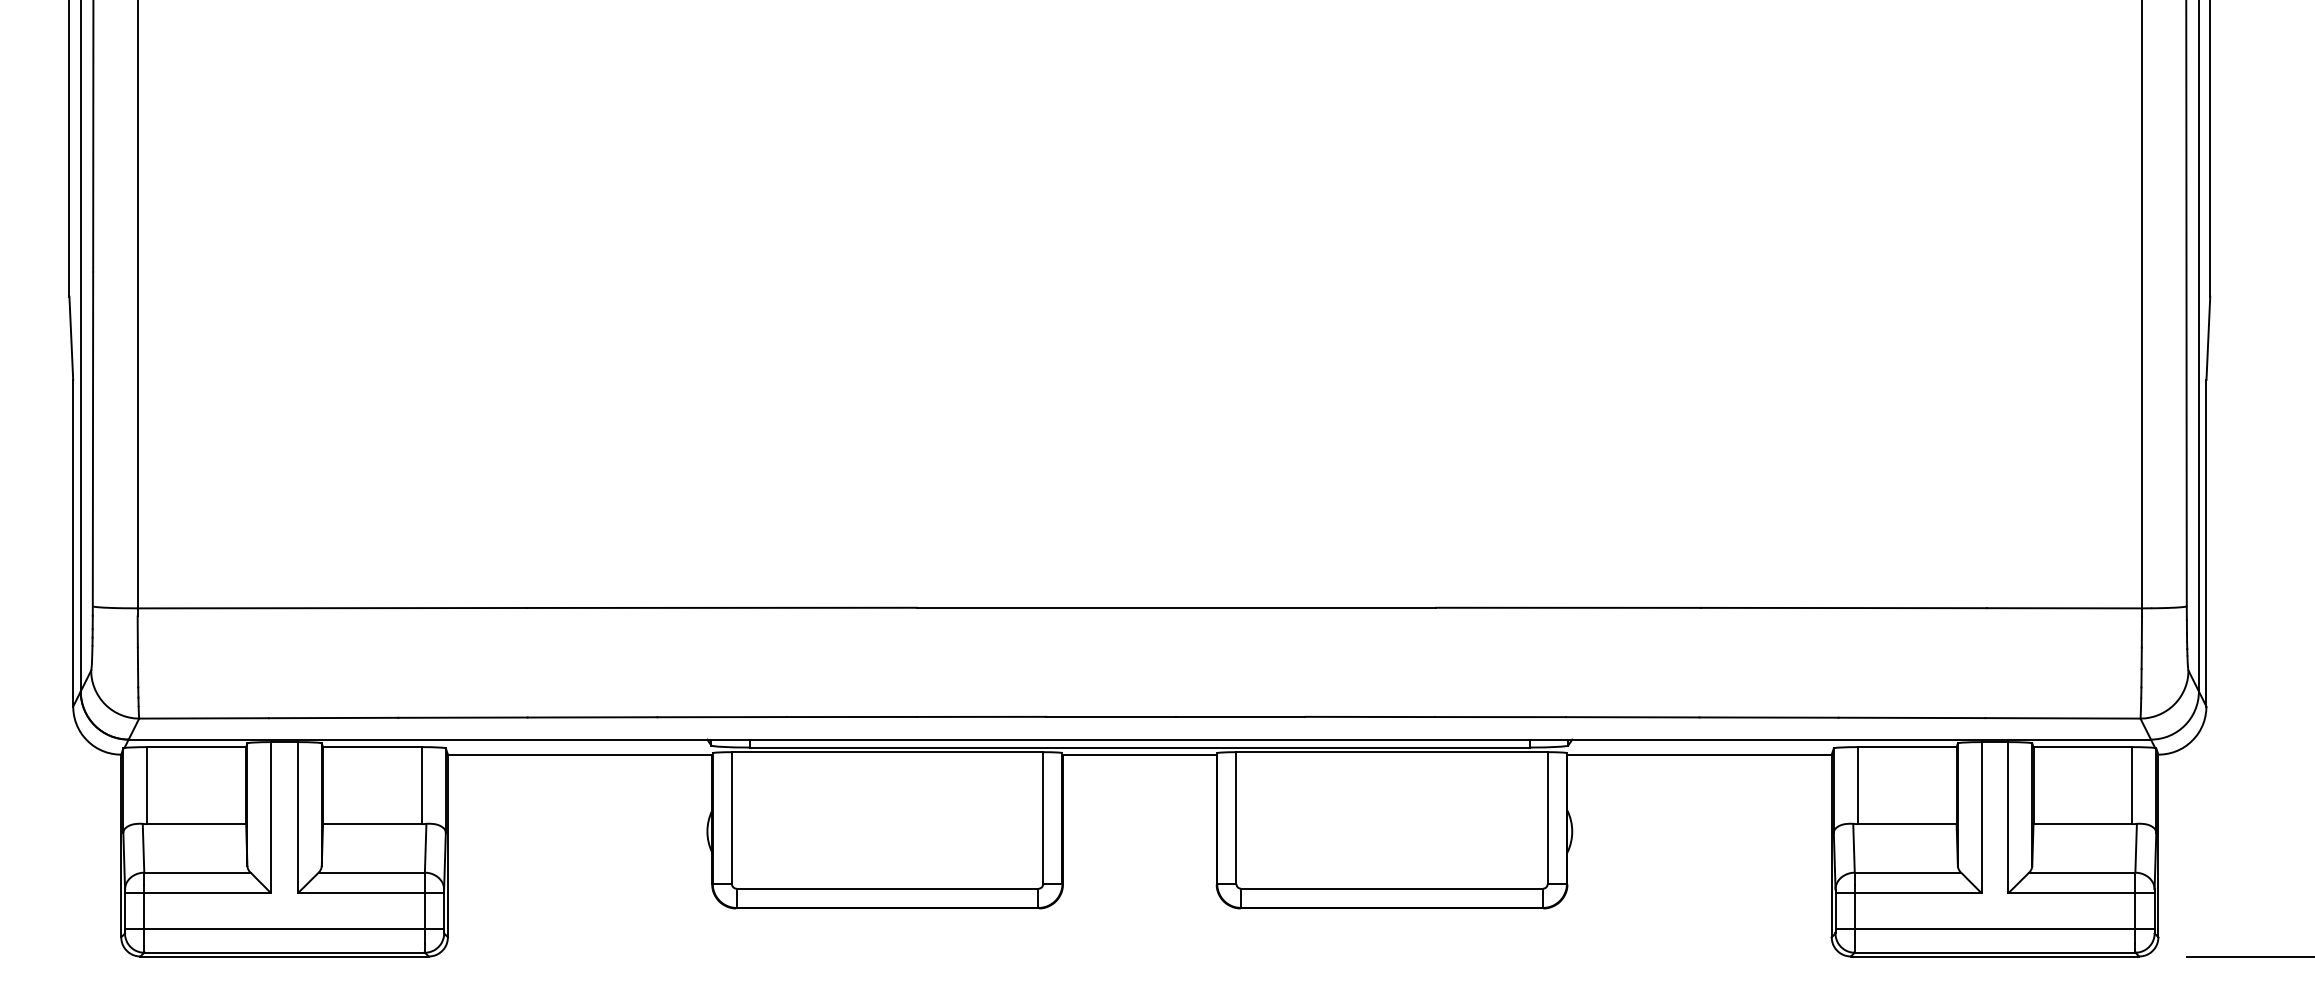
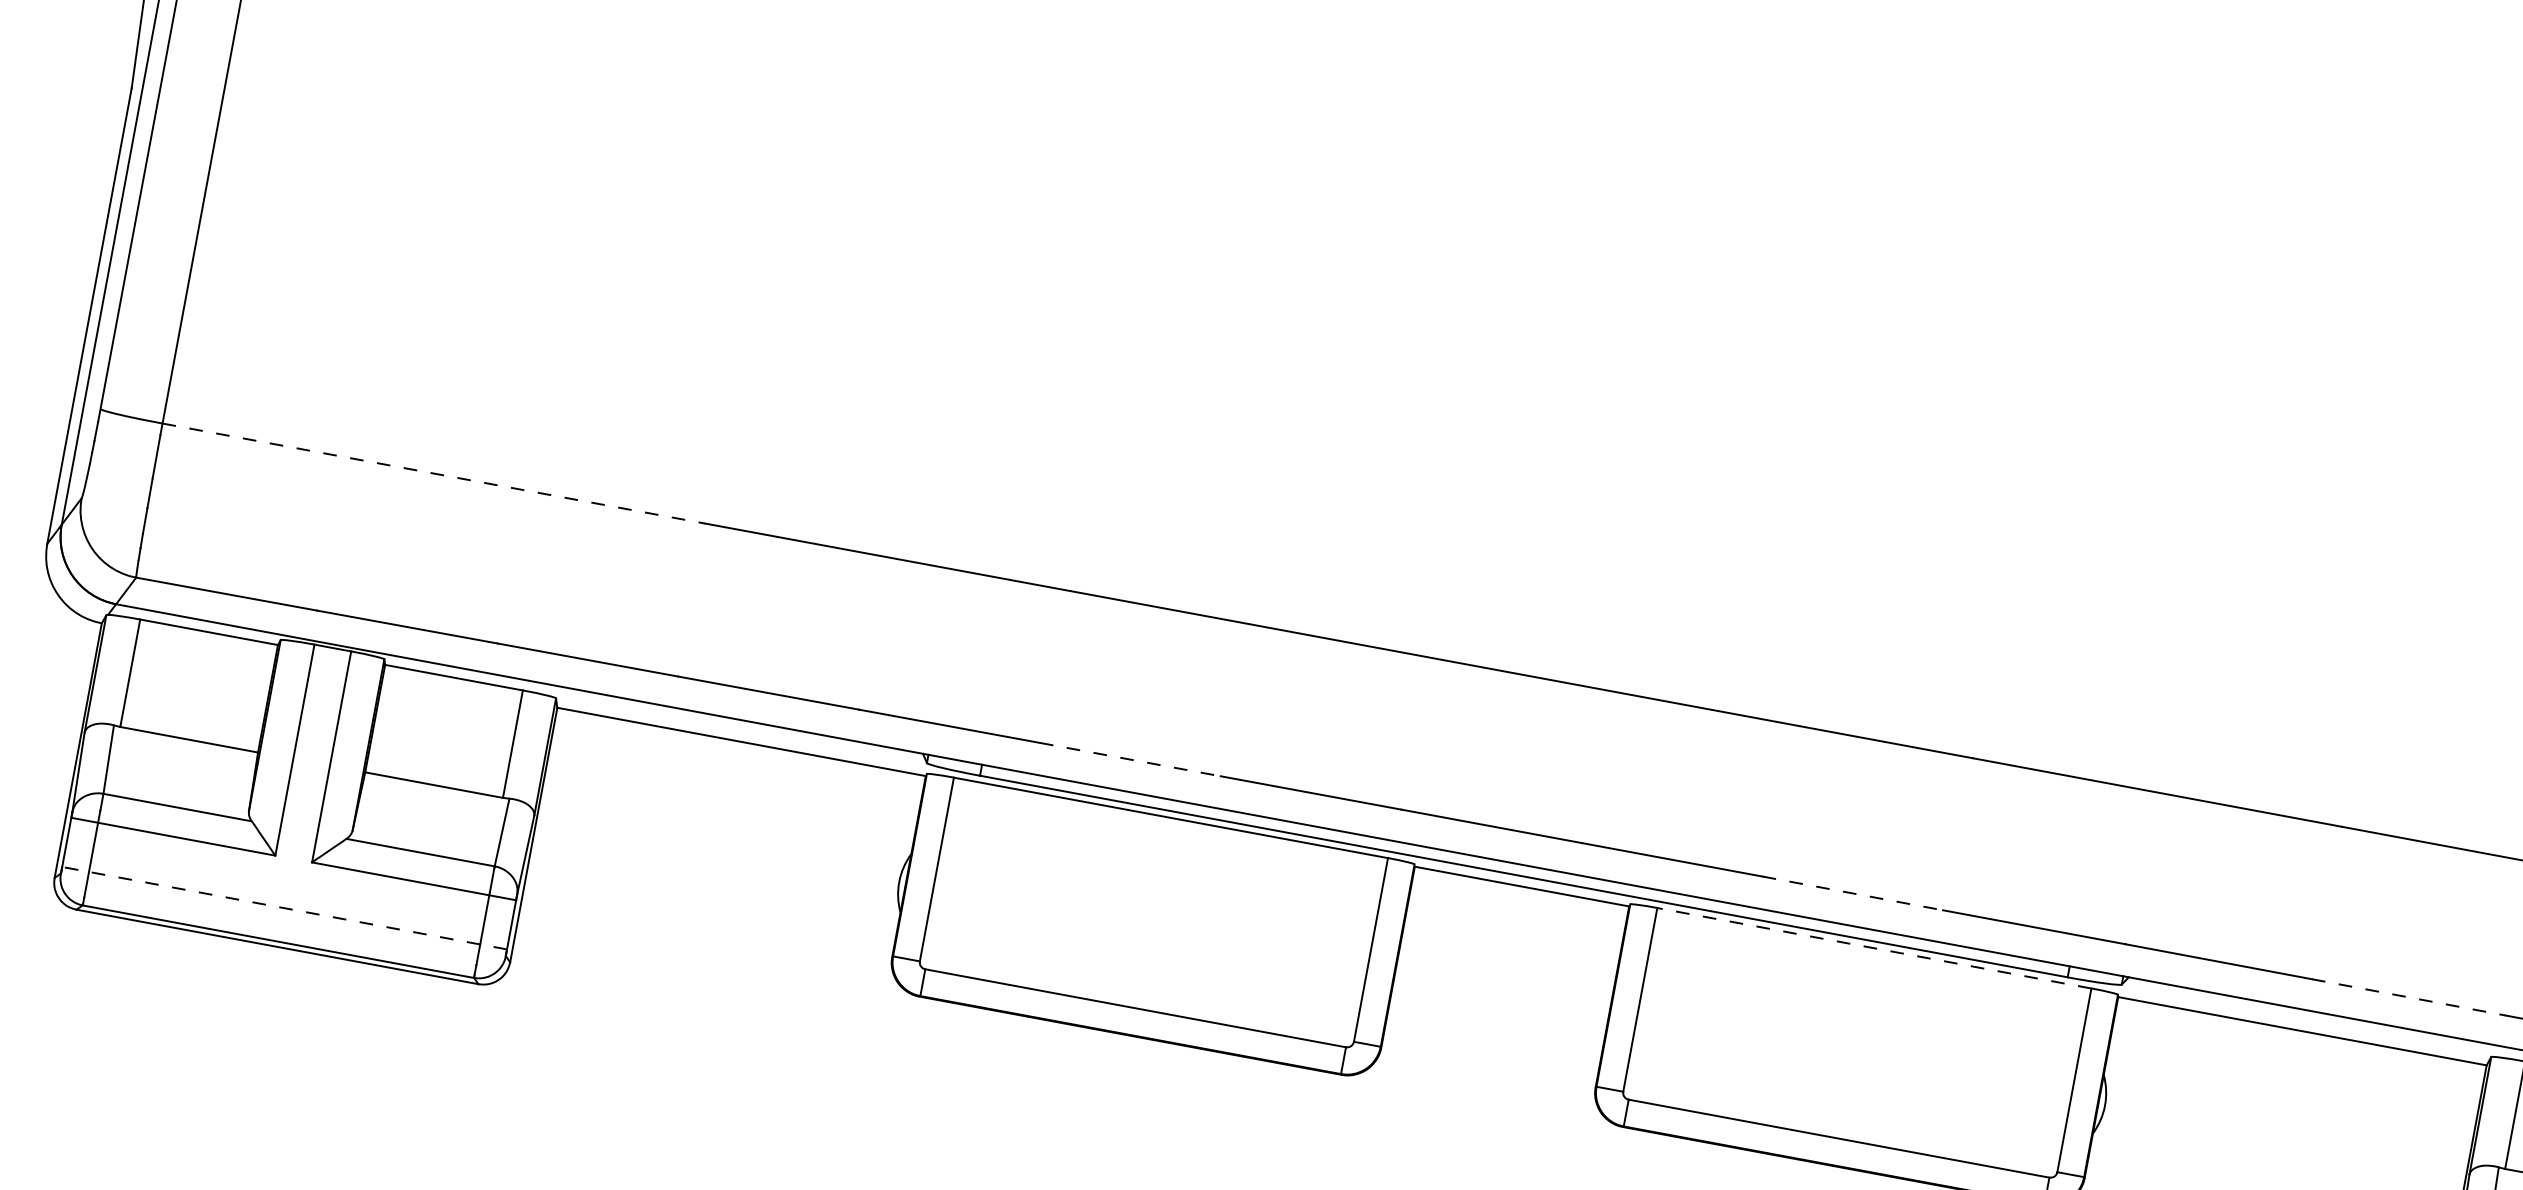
line: (332, 608) -> (434, 474), solid -> dashed
line: (1370, 716) -> (1853, 892), solid -> dashed
line: (851, 717) -> (1129, 760), solid -> dashed
line: (1769, 717) -> (2409, 997), solid -> dashed
line: (1392, 752) -> (1874, 948), solid -> dashed
line: (284, 928) -> (284, 907), solid -> dashed

